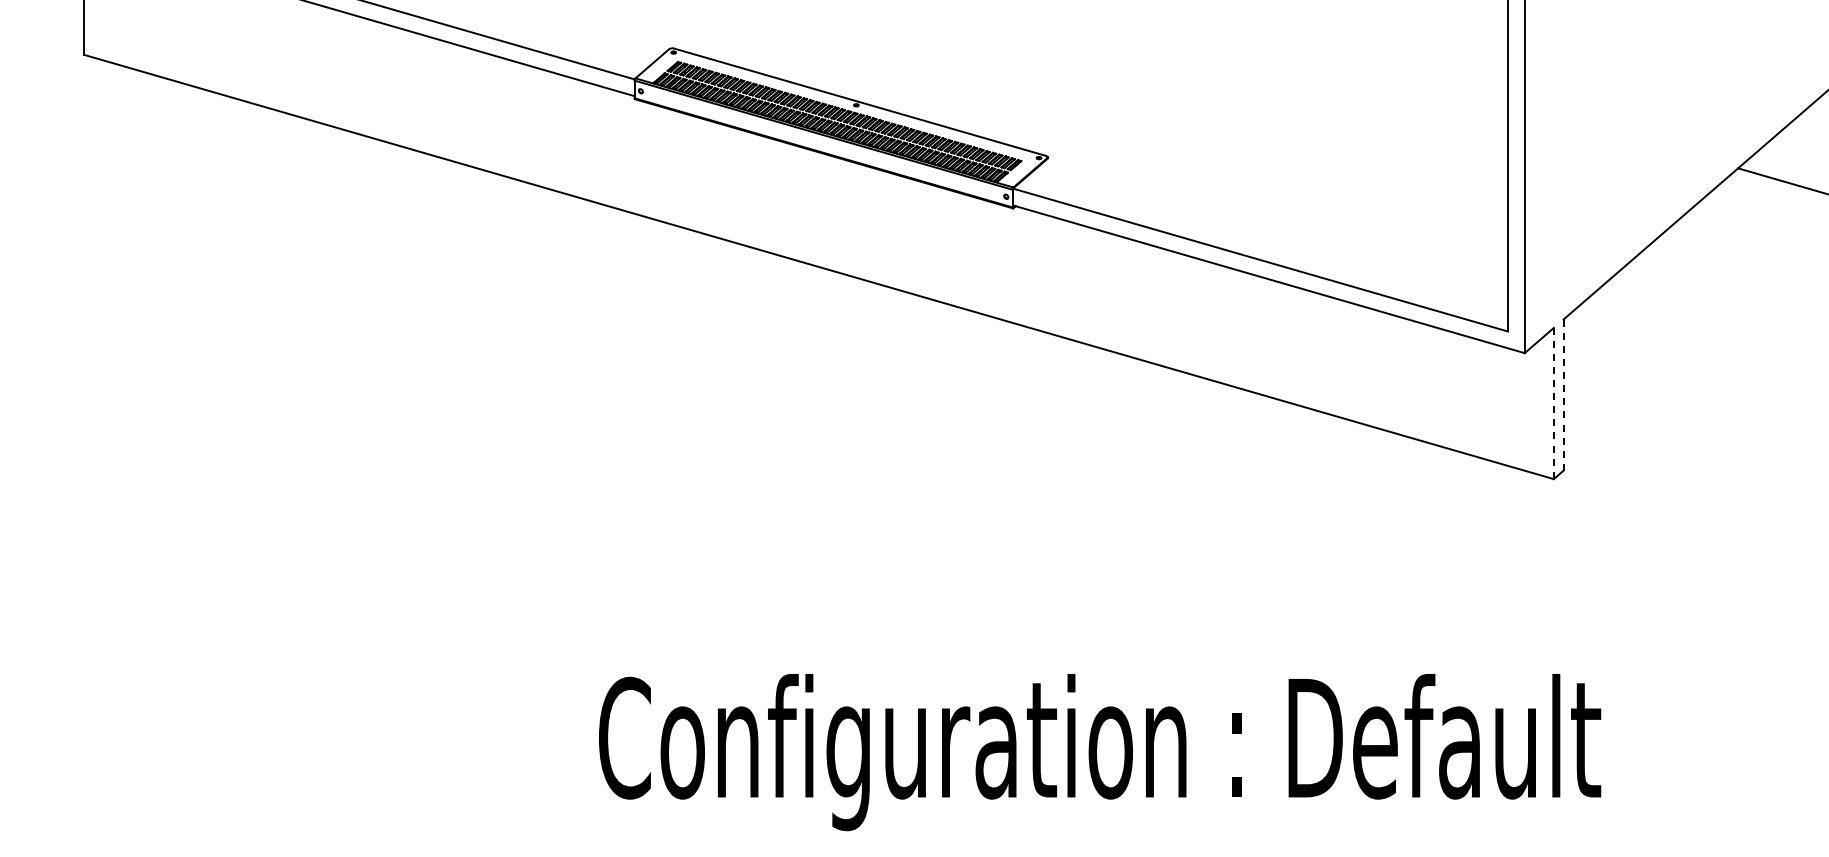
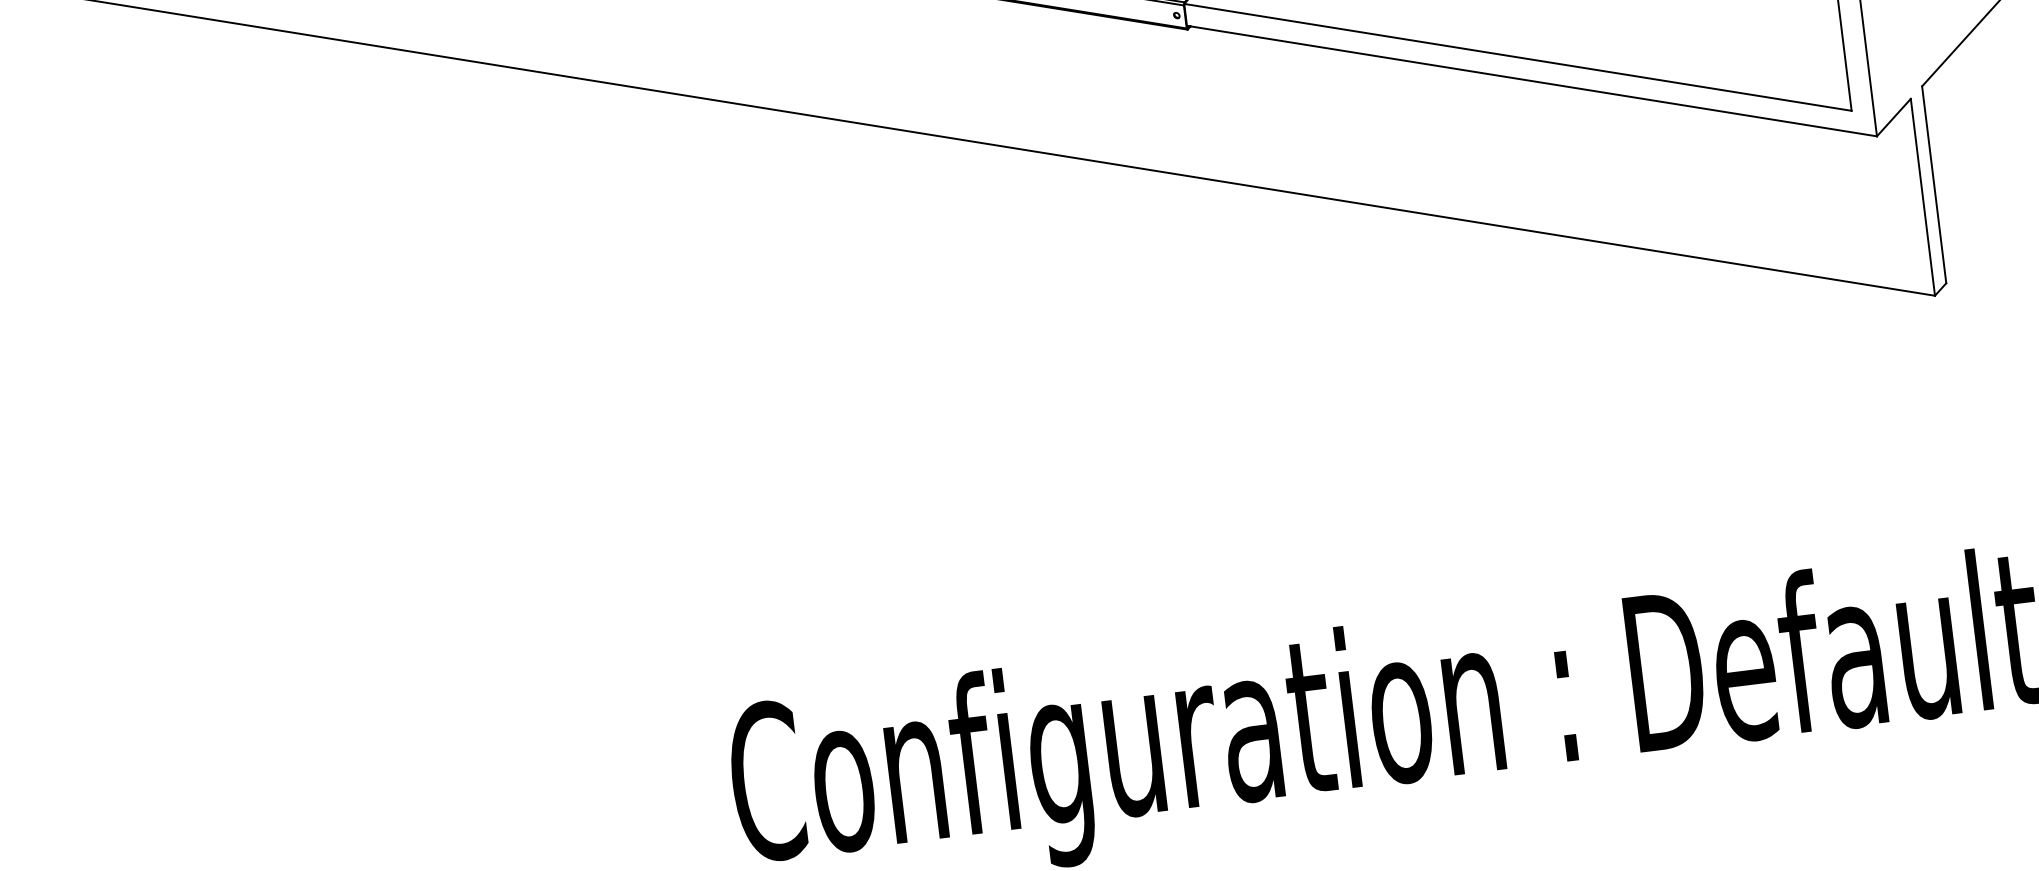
line: (1563, 395) -> (1934, 185), dashed -> solid
line: (1553, 403) -> (1922, 197), dashed -> solid

